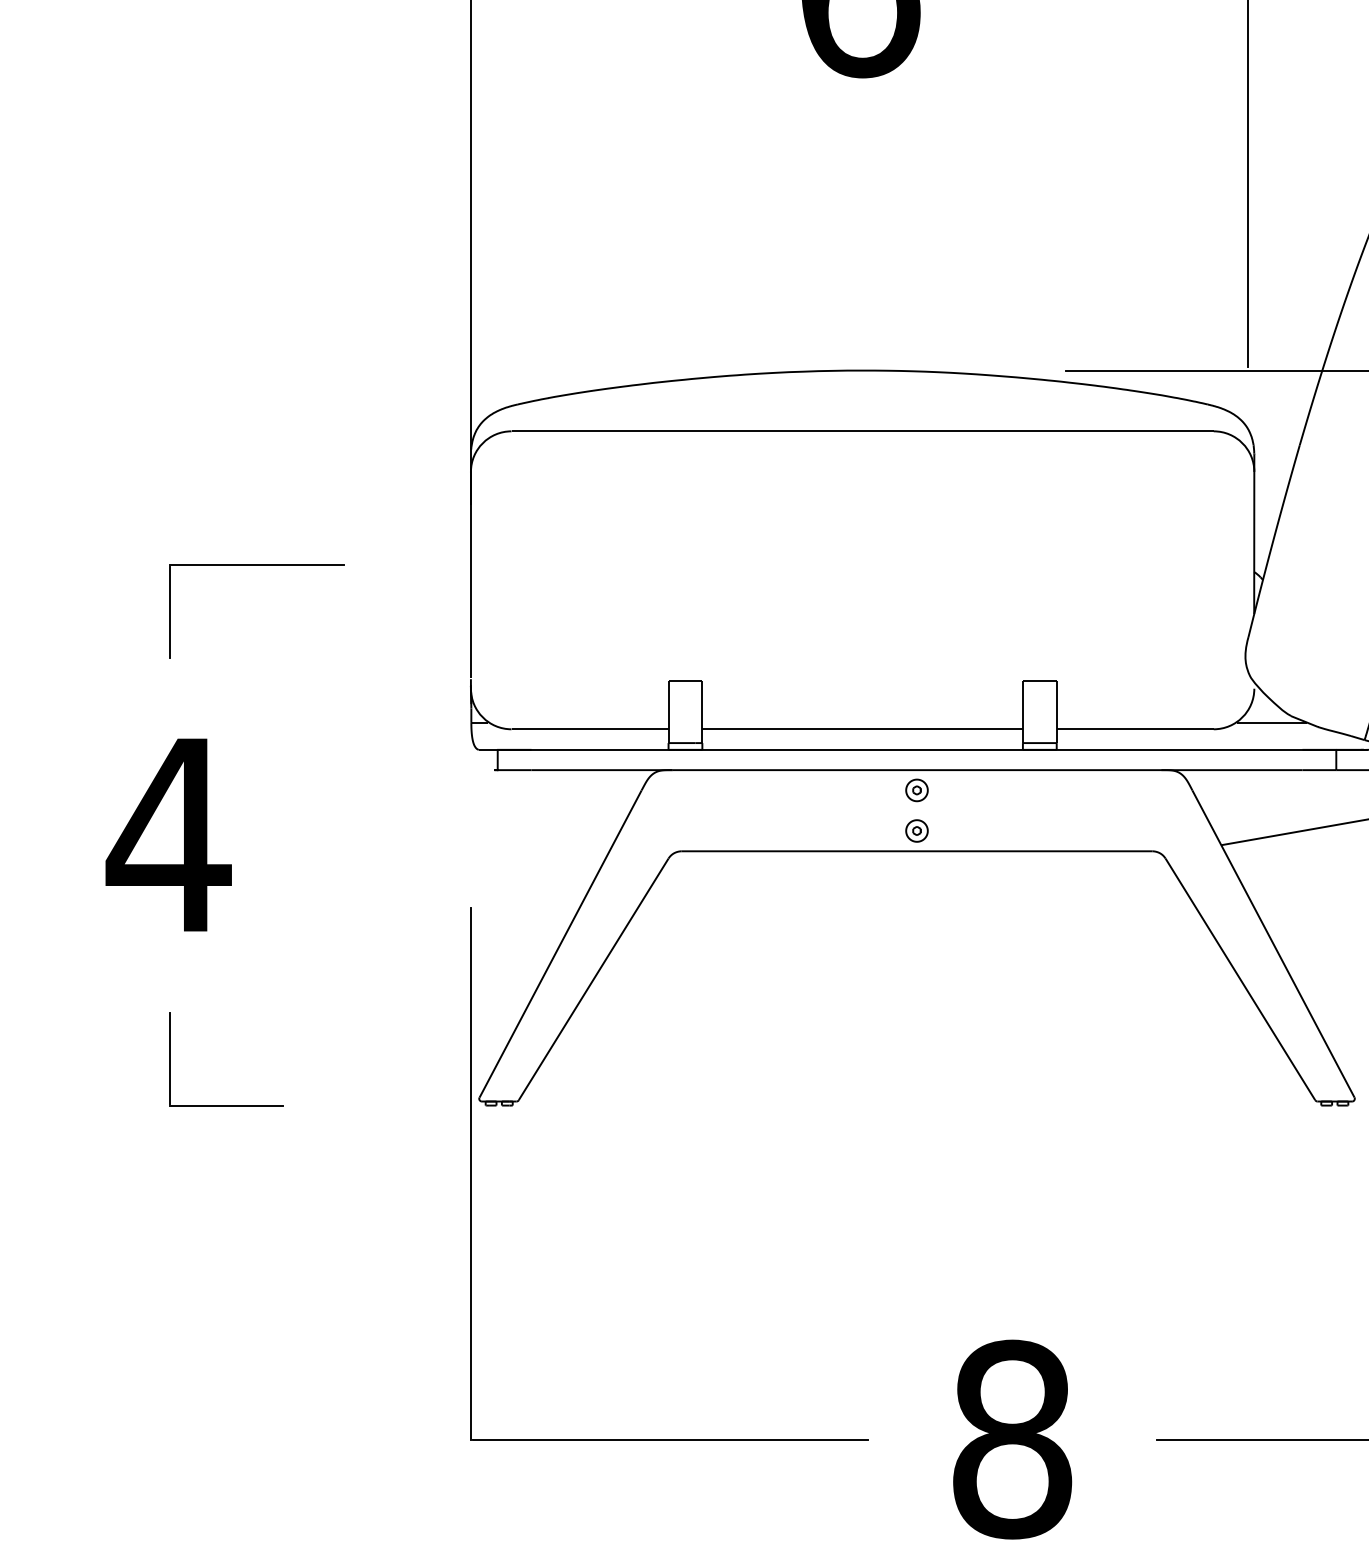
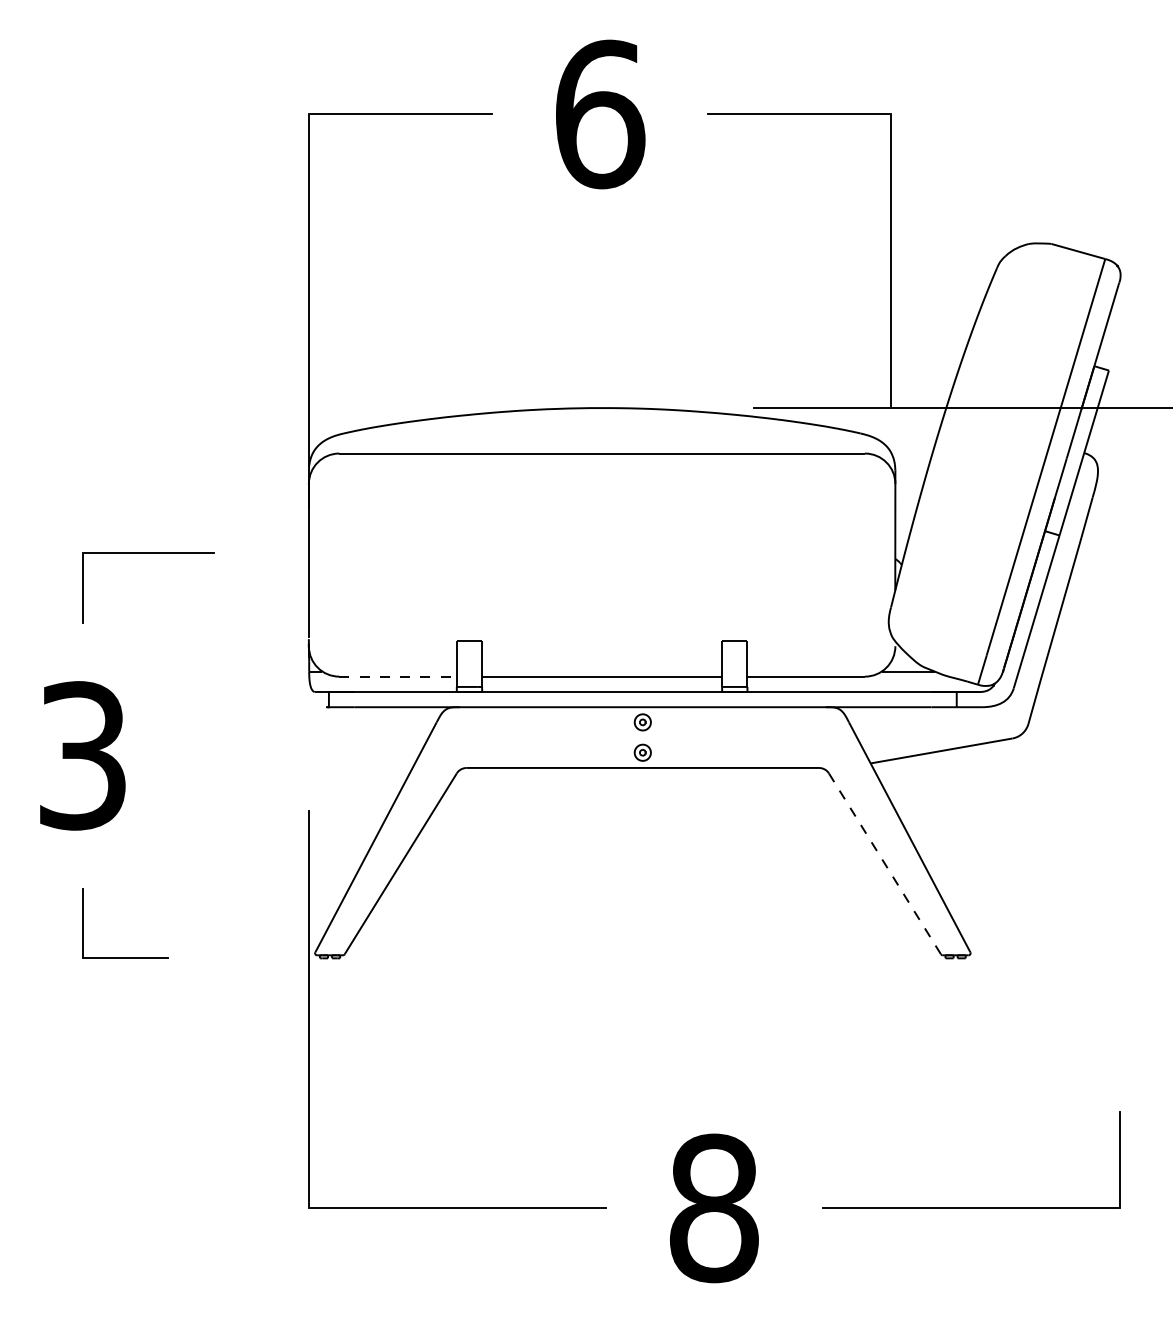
line: (590, 729) -> (398, 676), solid -> dashed
text: (168, 834) -> (82, 755), 4 -> 3
line: (1241, 980) -> (885, 864), solid -> dashed

